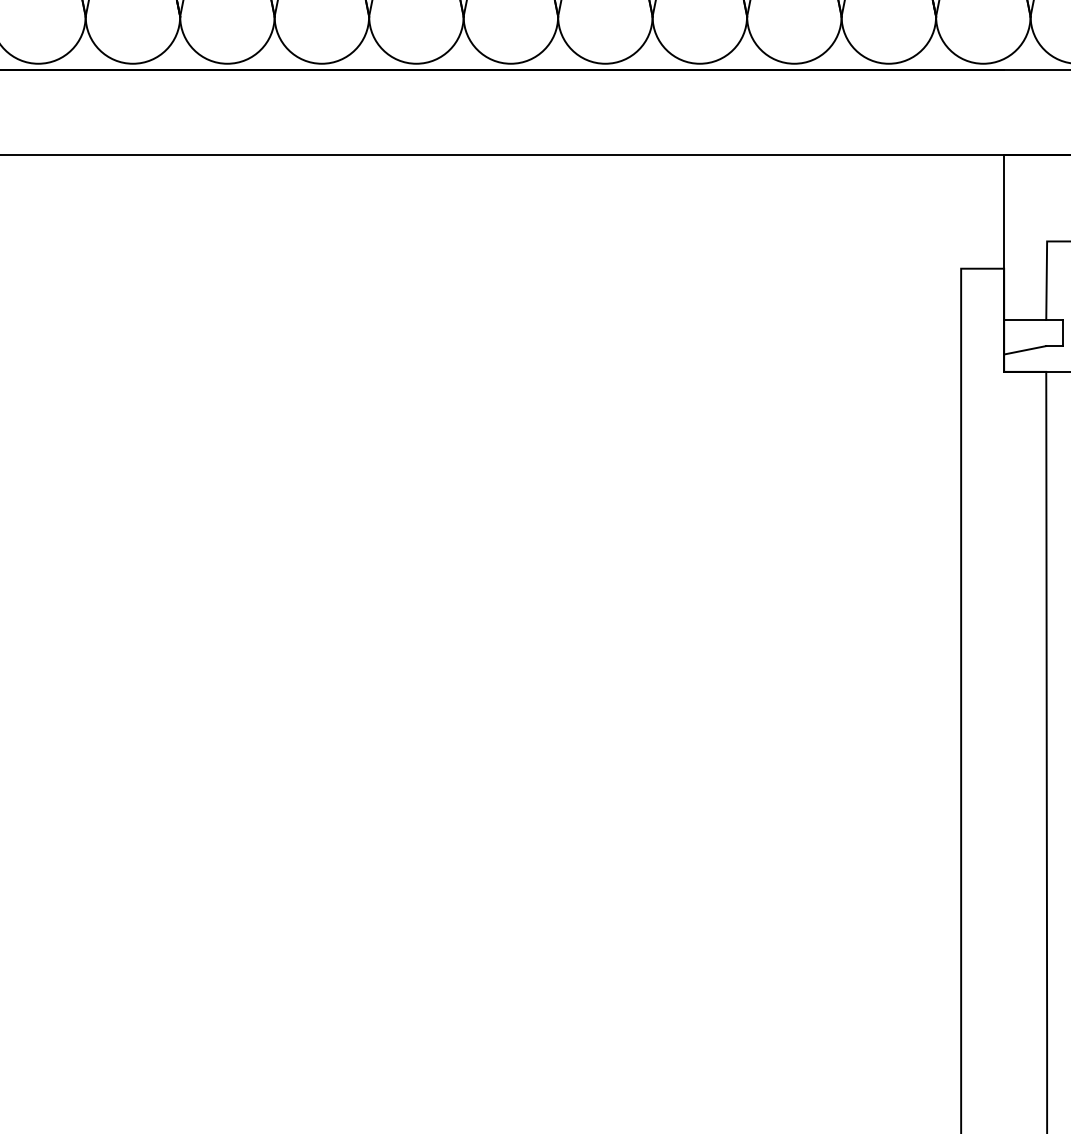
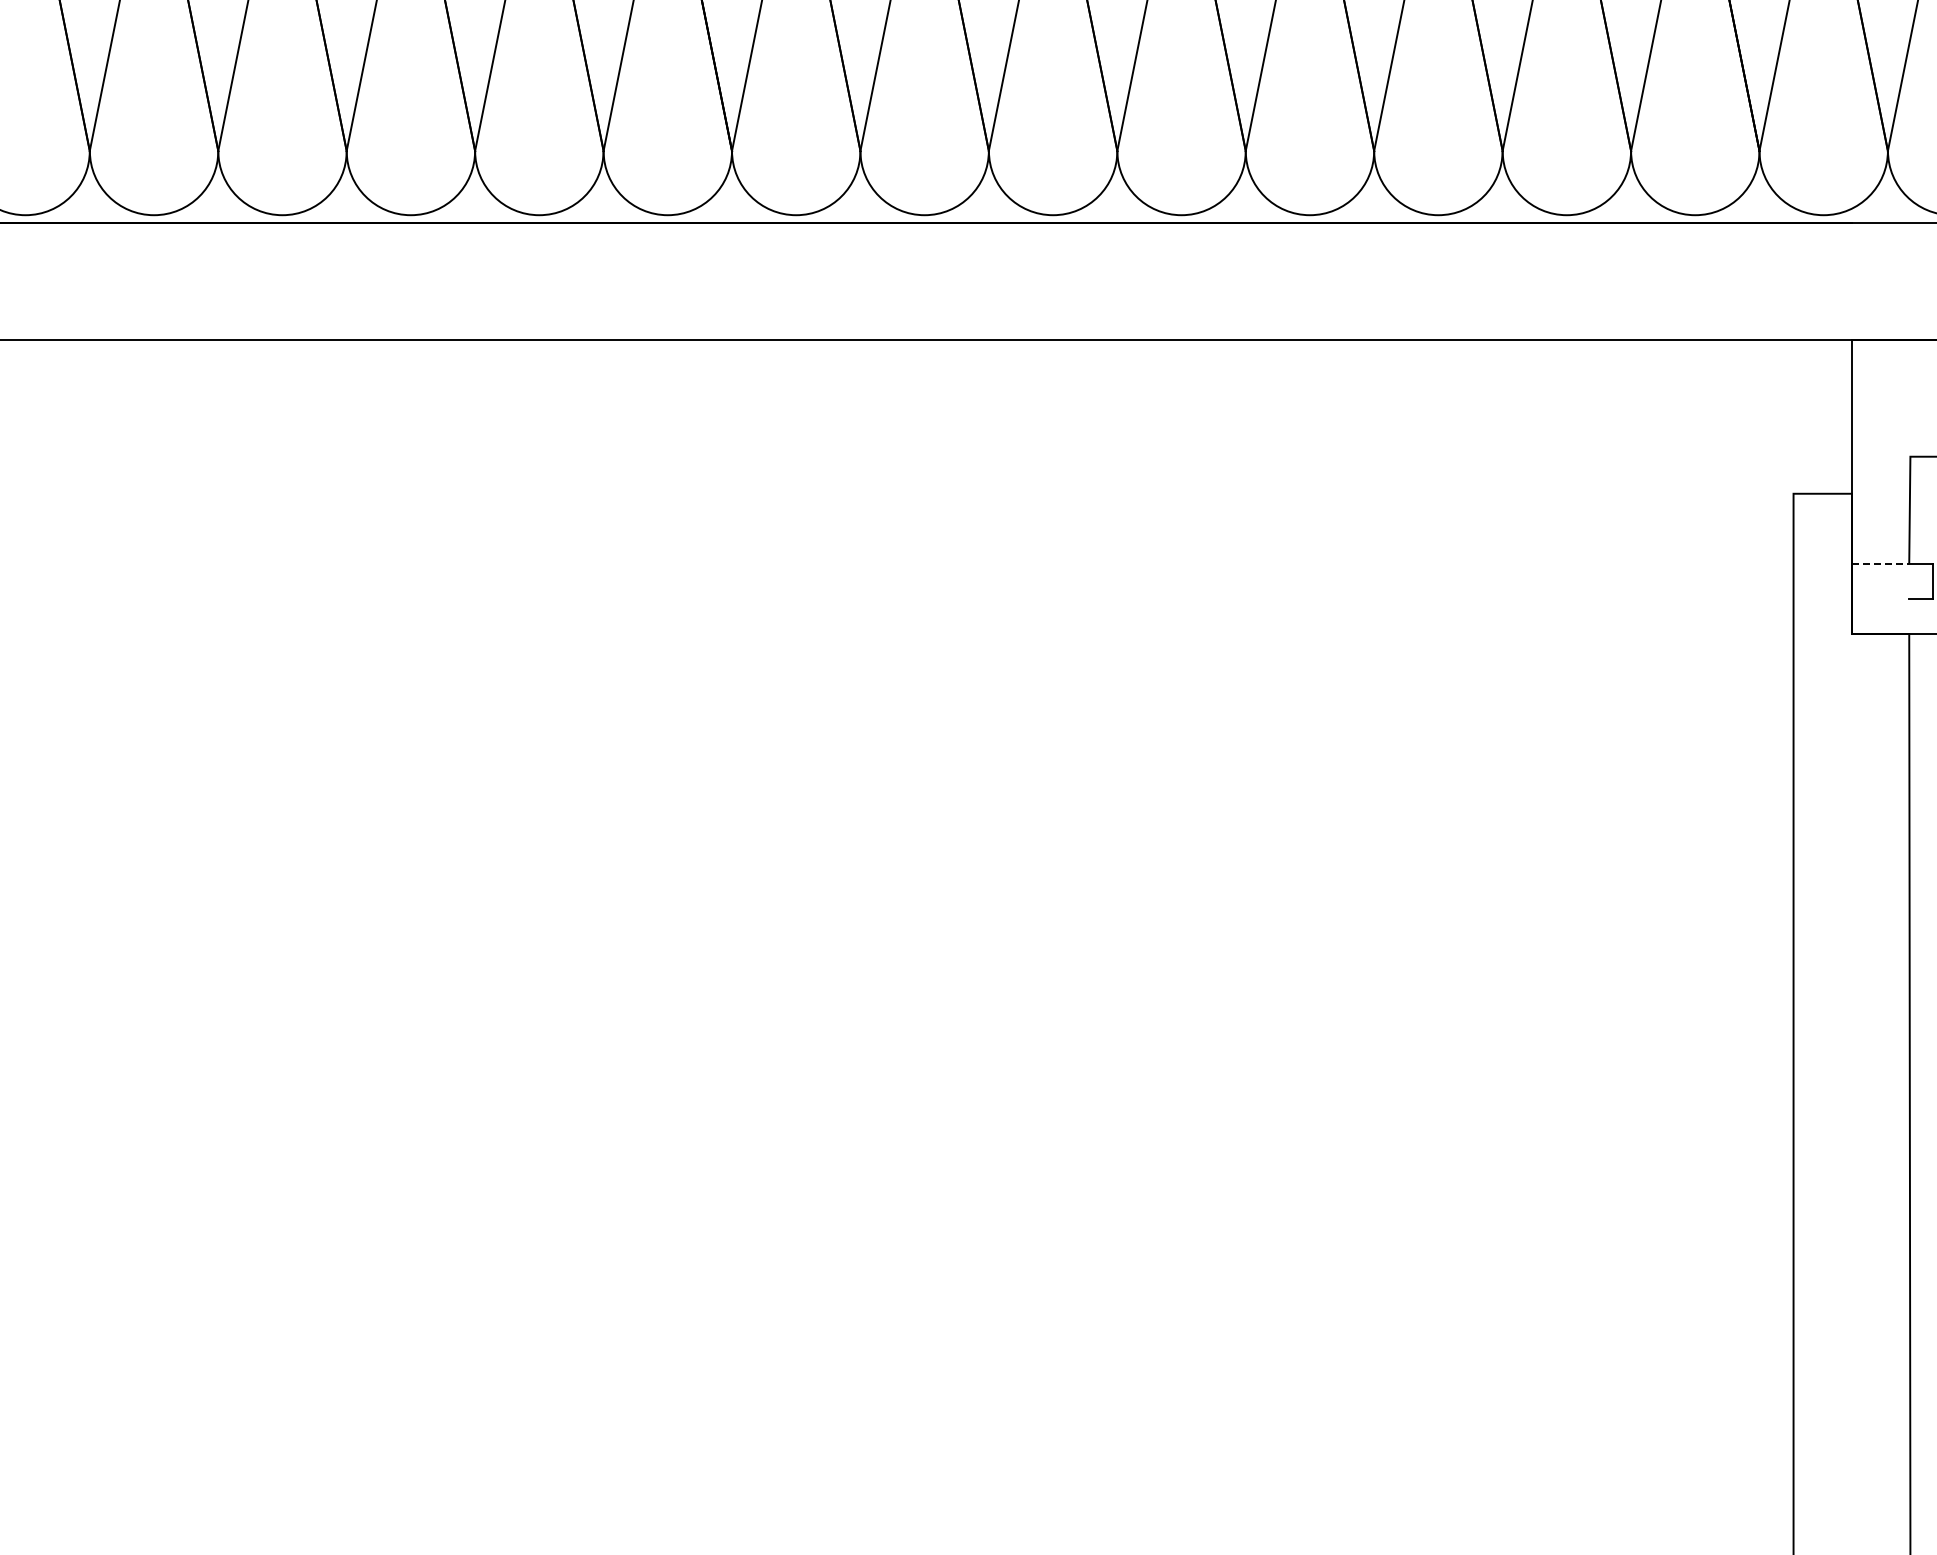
line: (1025, 320) -> (1880, 563), solid -> dashed
line: (1025, 350) -> (1880, 604), removed

